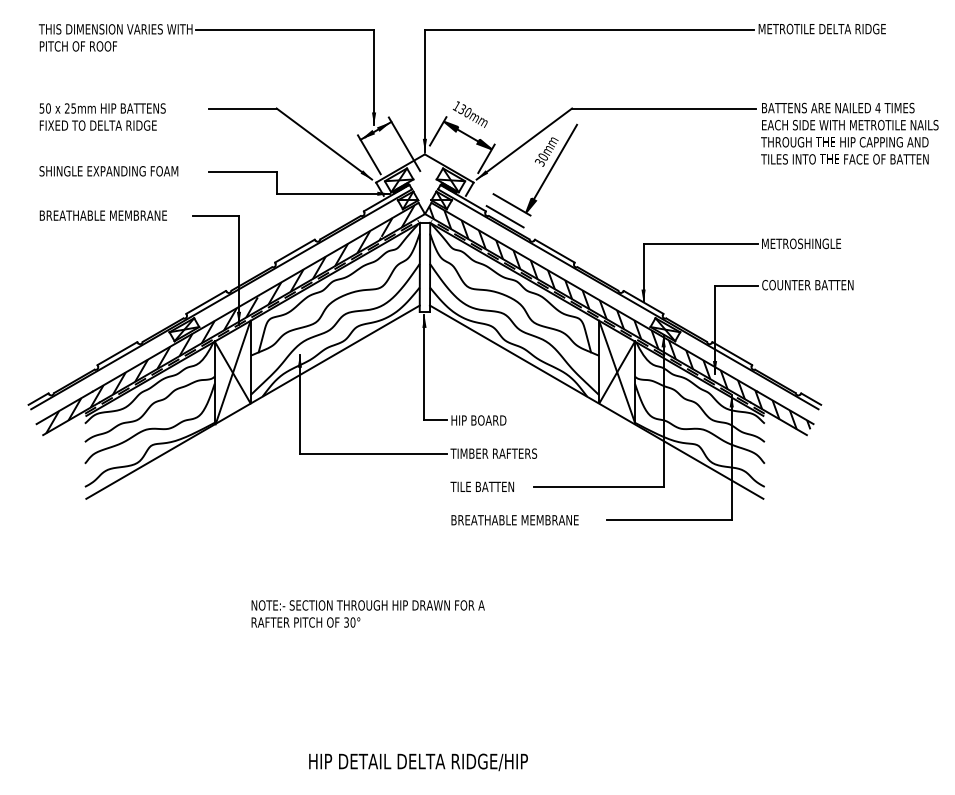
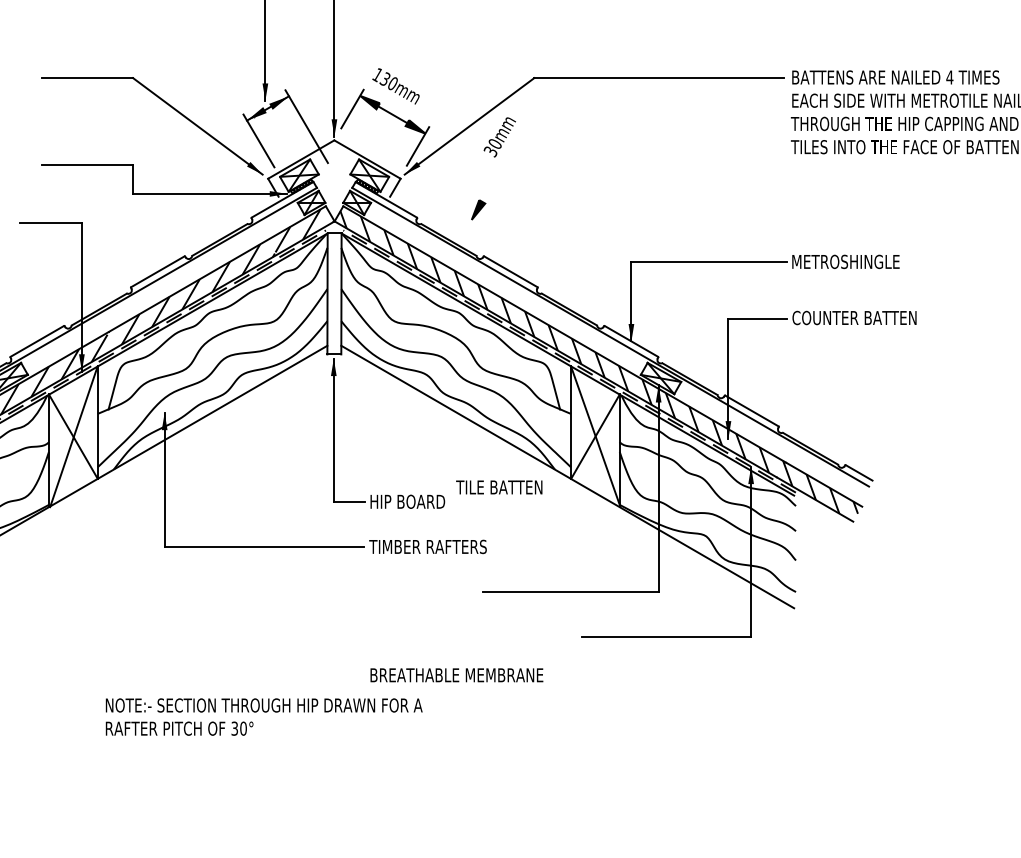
line: (555, 161) -> (511, 150), removed
line: (511, 204) -> (452, 208), removed
line: (504, 216) -> (442, 224), removed
text: (481, 486) -> (498, 486), moved
text: (514, 520) -> (456, 675), moved
text: (367, 613) -> (263, 716), moved

